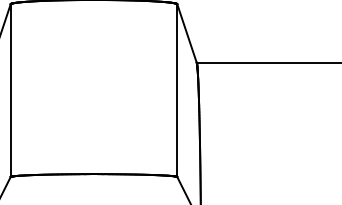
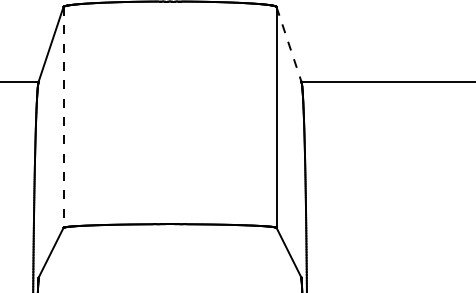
line: (187, 33) -> (289, 44), solid -> dashed
line: (10, 90) -> (63, 117), solid -> dashed

